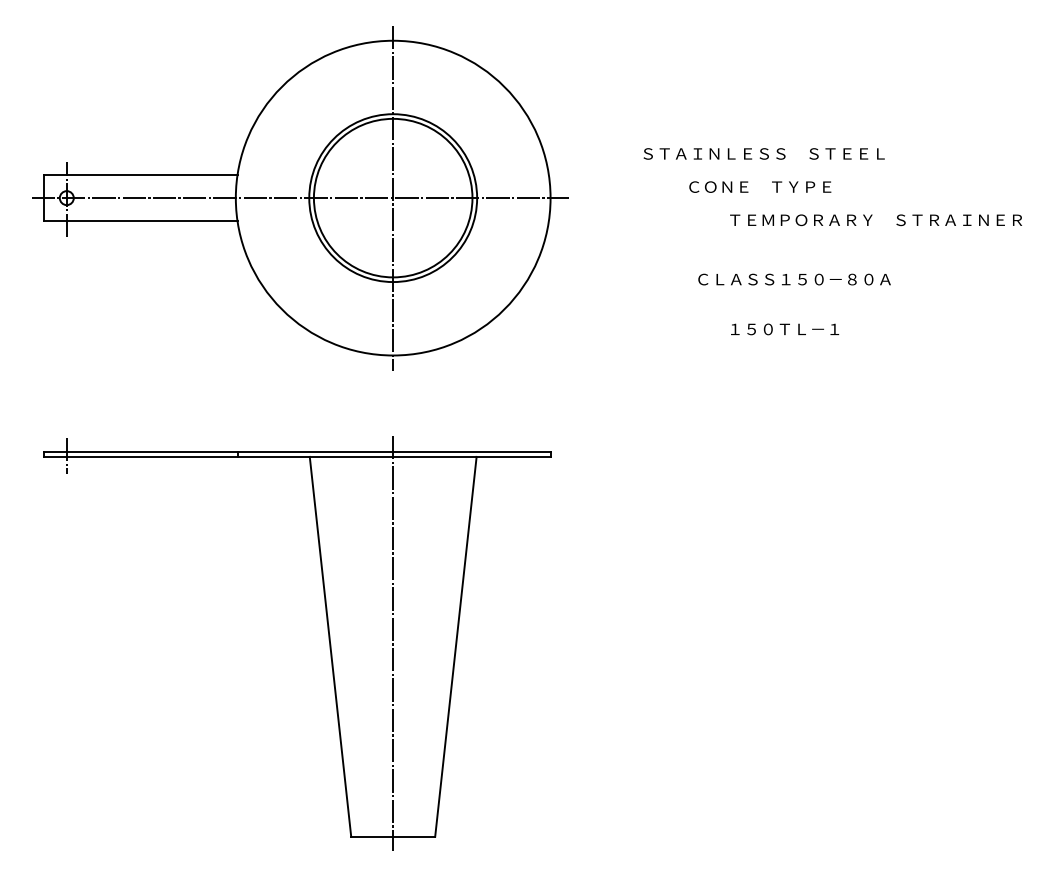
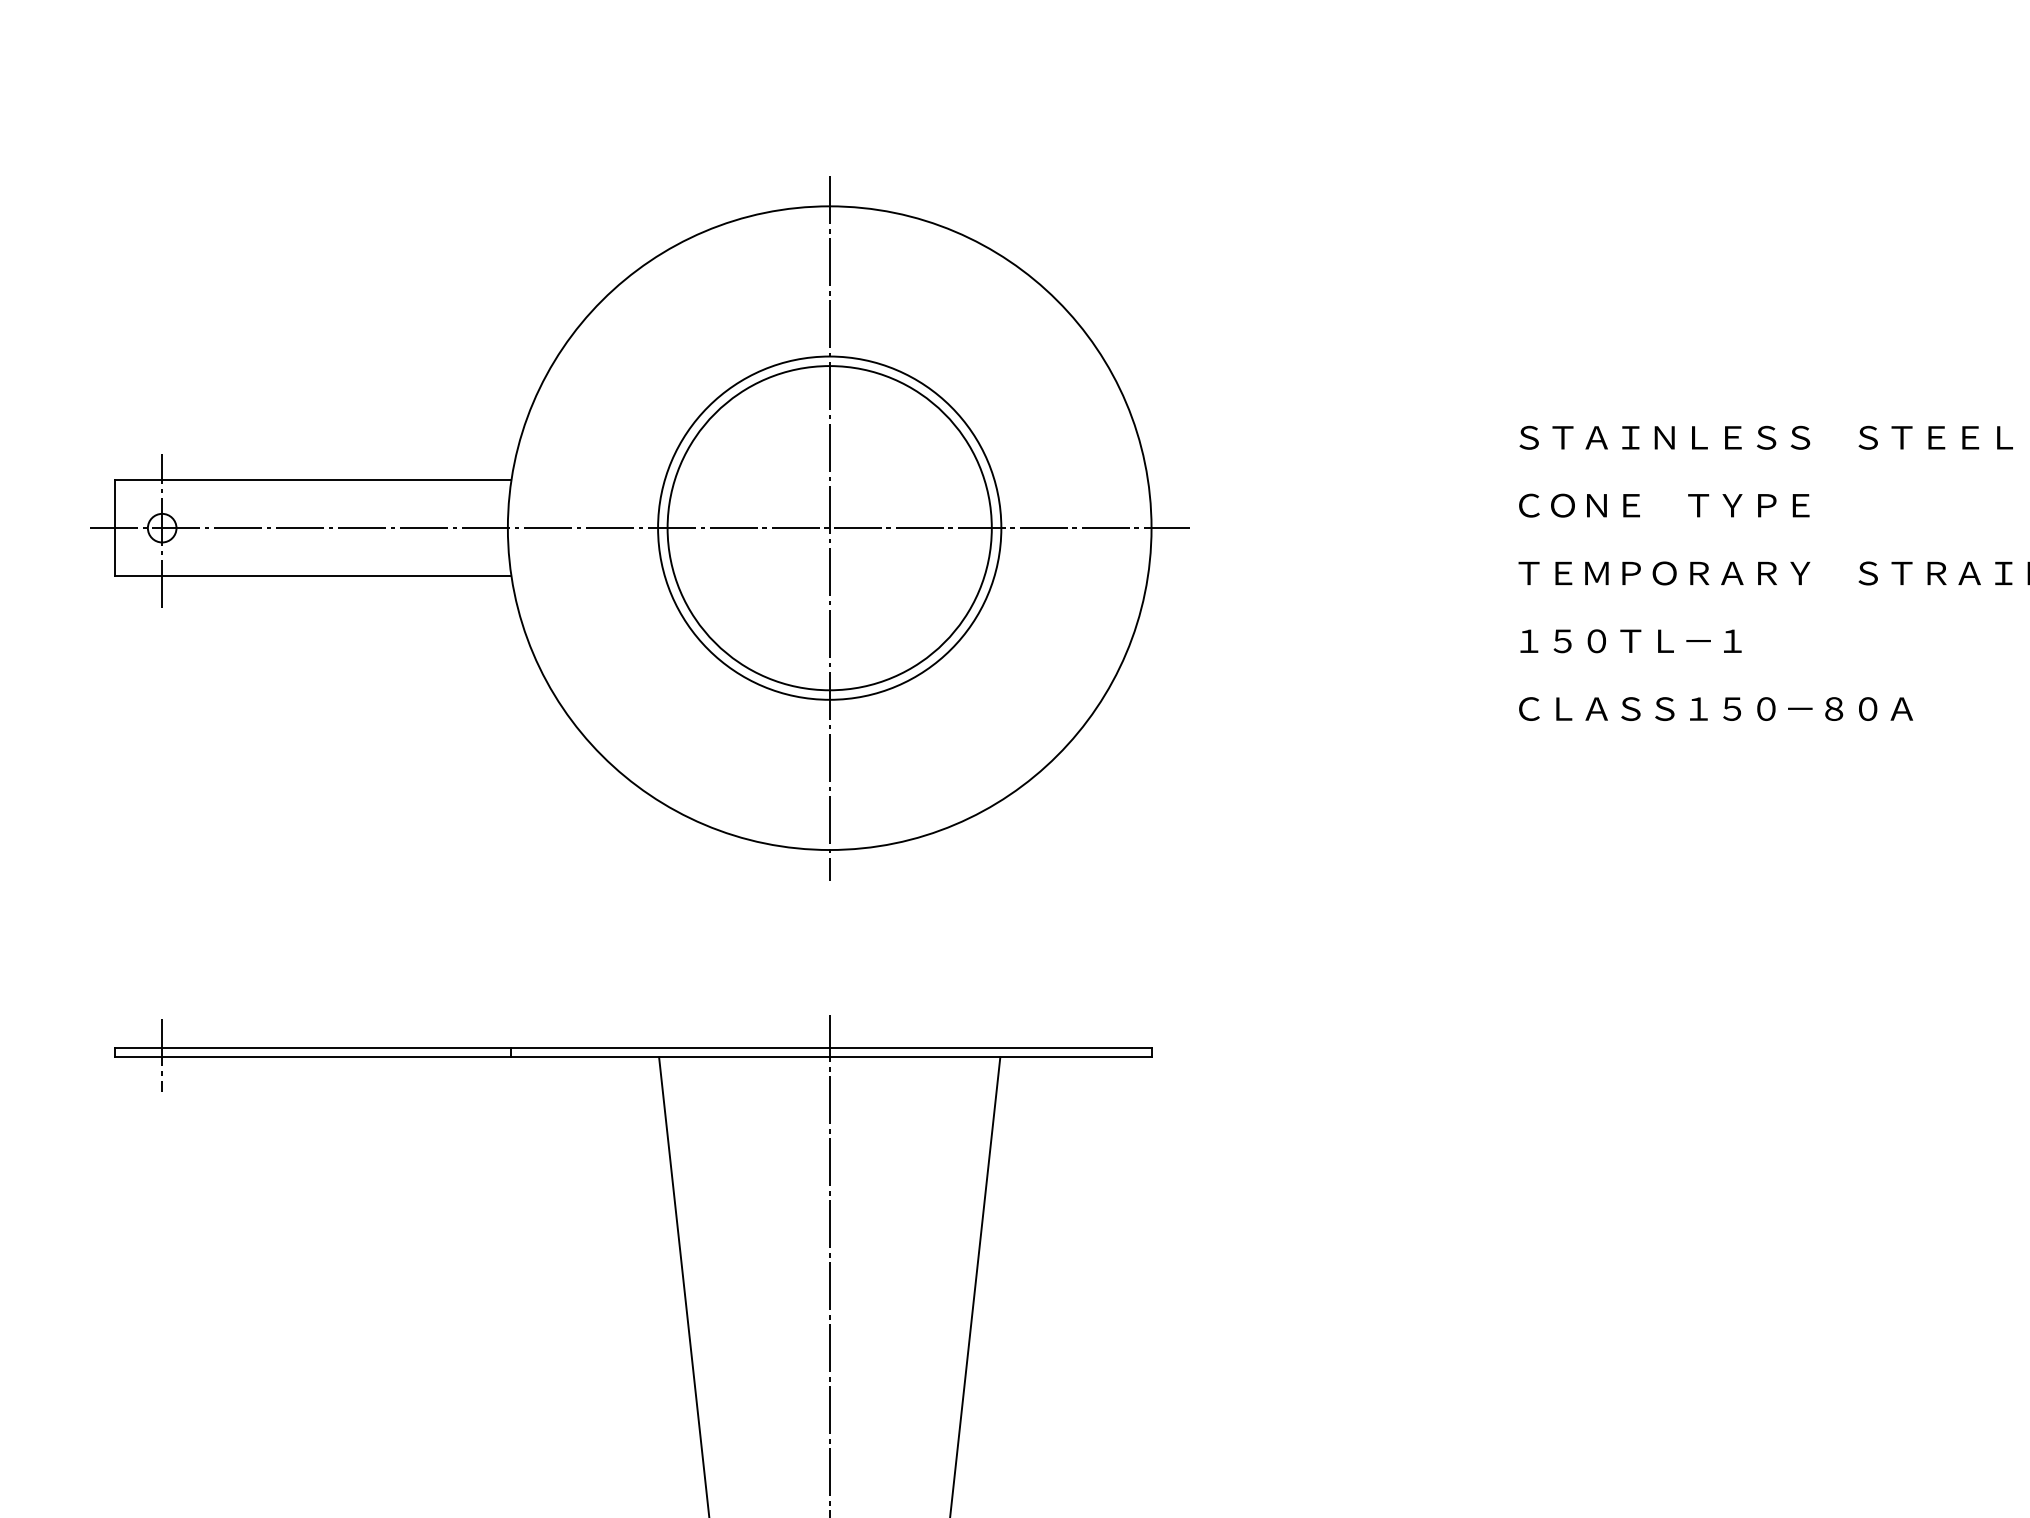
text: (763, 153) -> (1764, 436), moved
text: (760, 186) -> (1664, 504), moved
text: (794, 279) -> (1715, 708), moved
text: (785, 329) -> (1631, 641), moved

